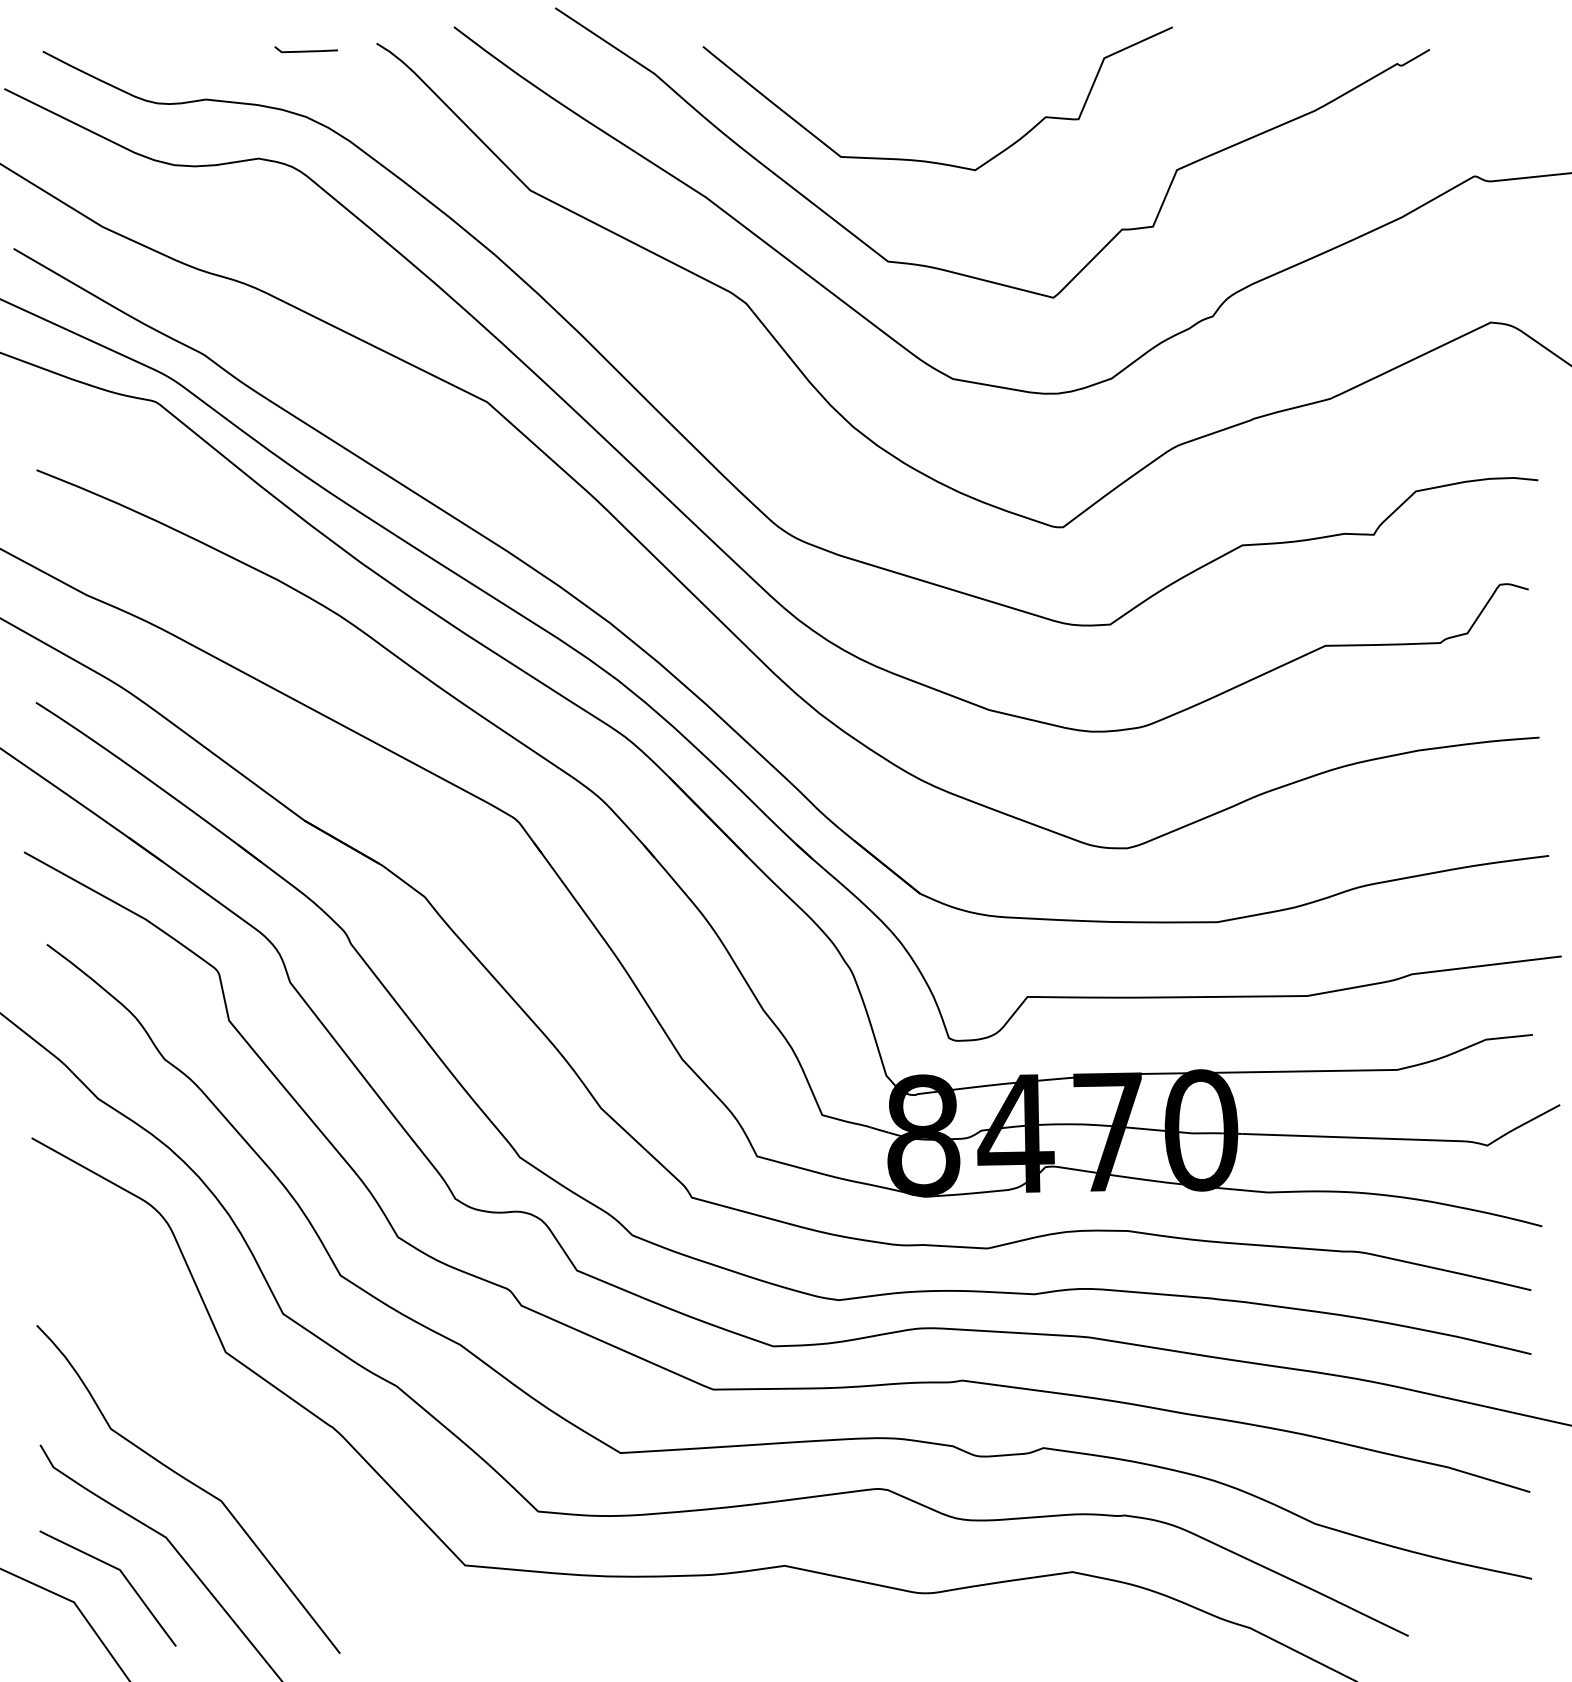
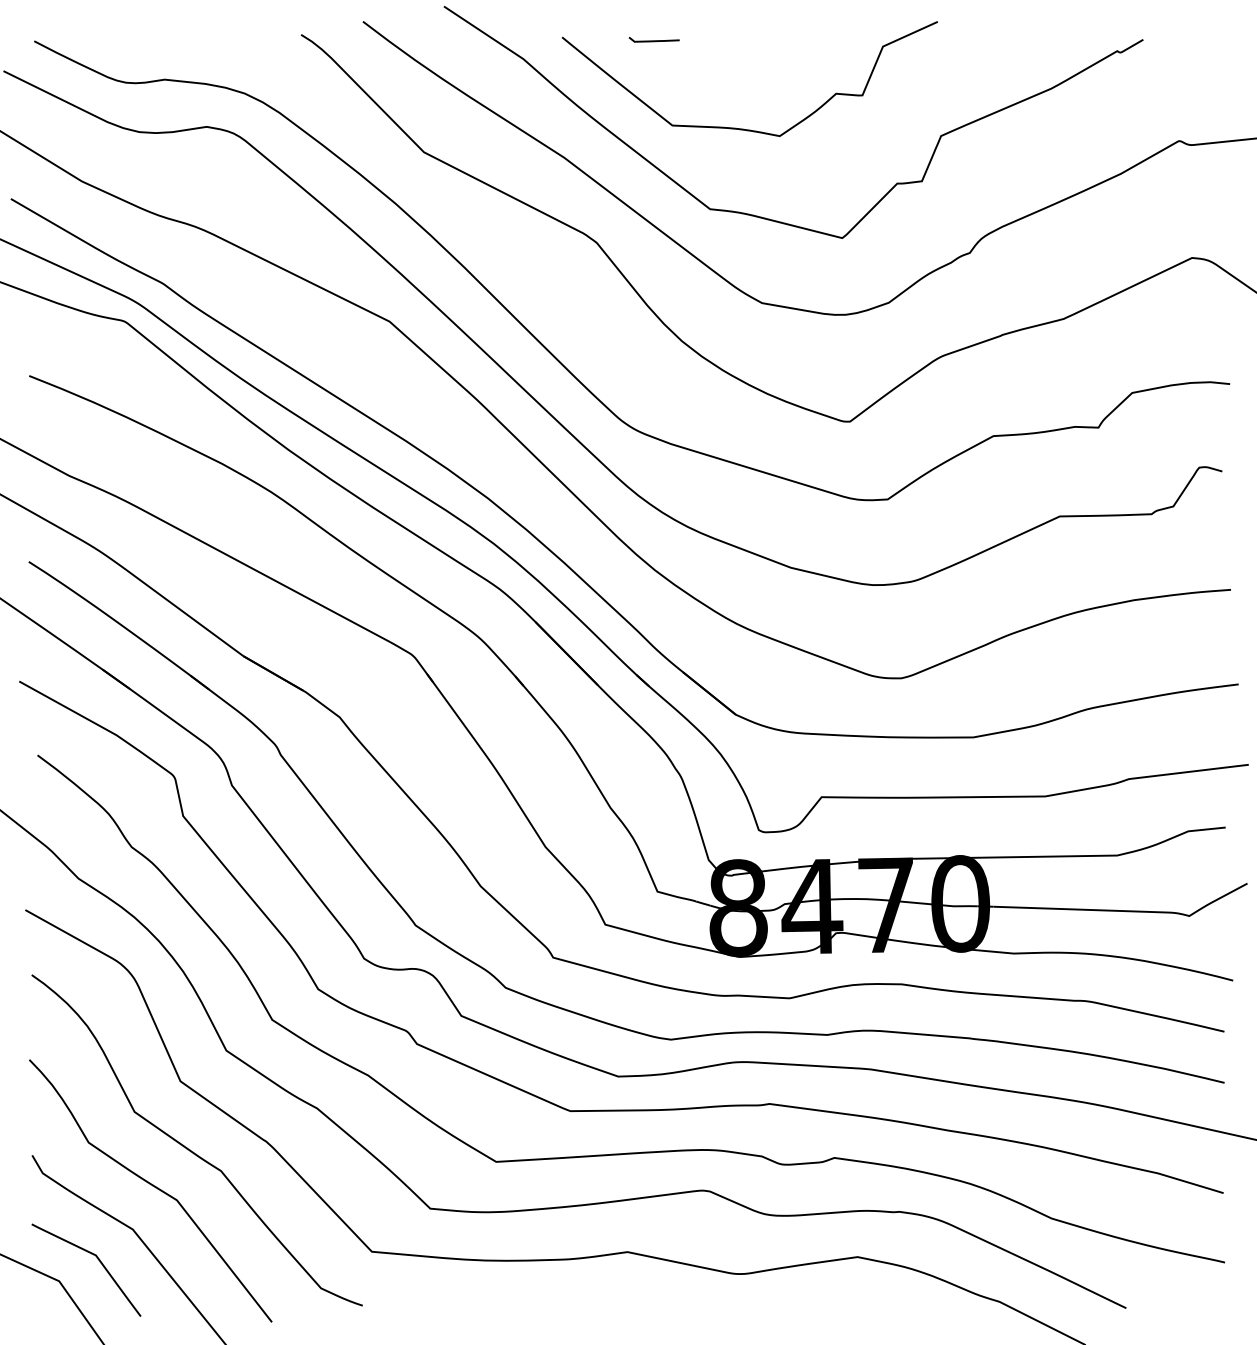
curve: (305, 50) -> (653, 40), moved
curve: (236, 1436) -> (189, 1148), added

